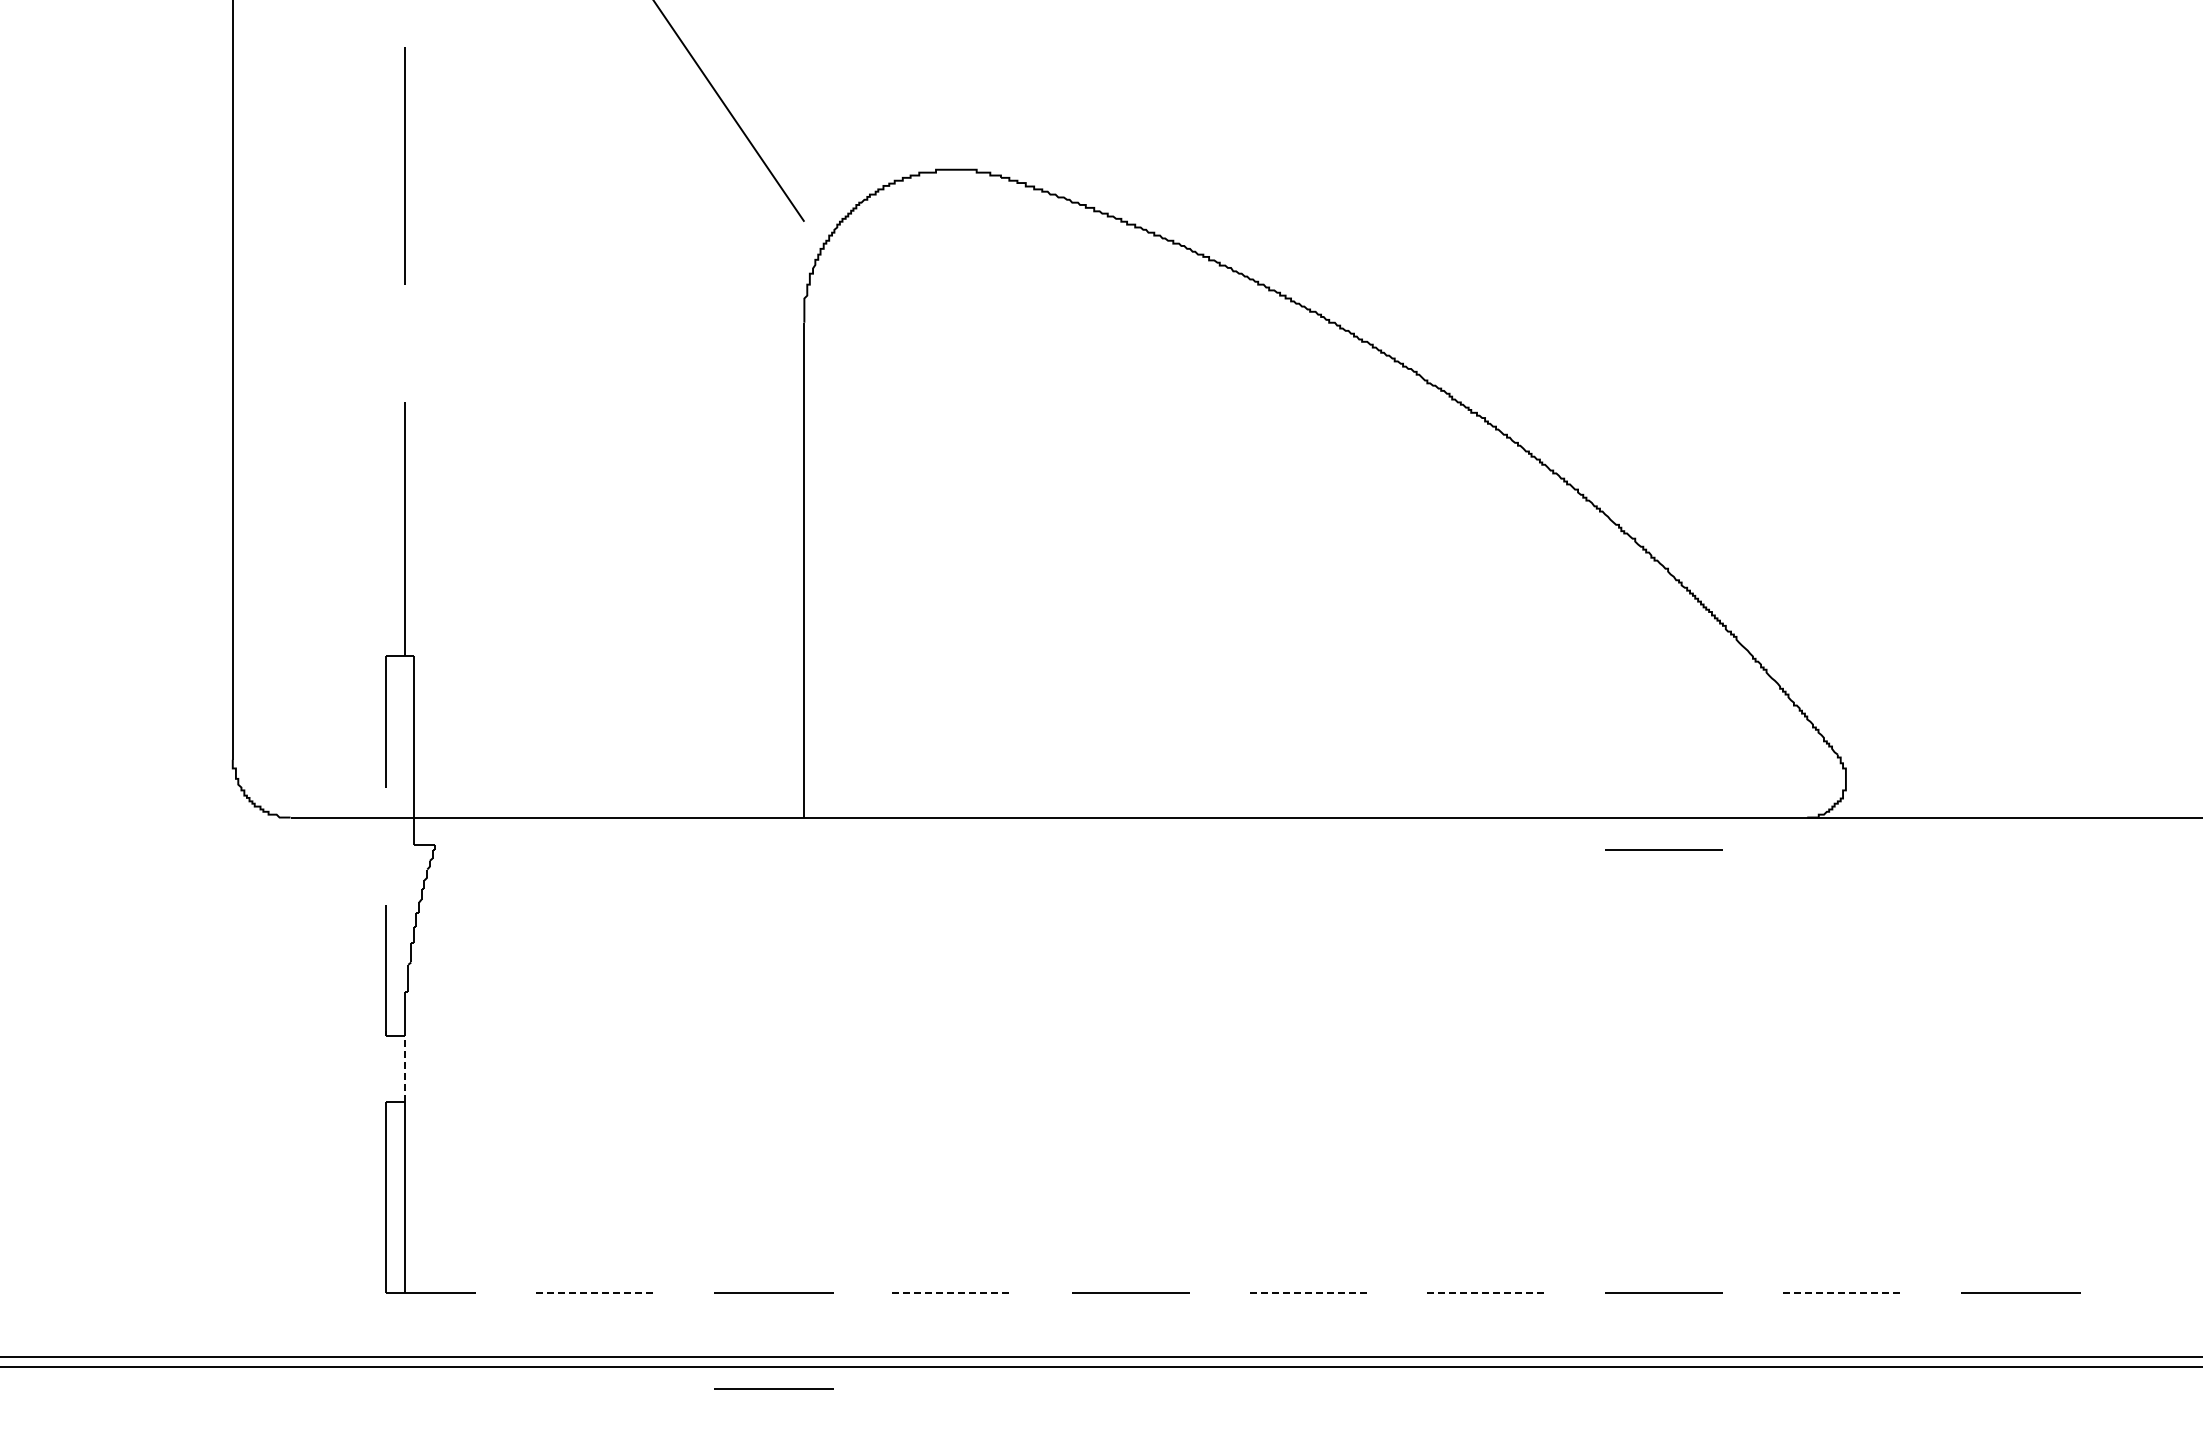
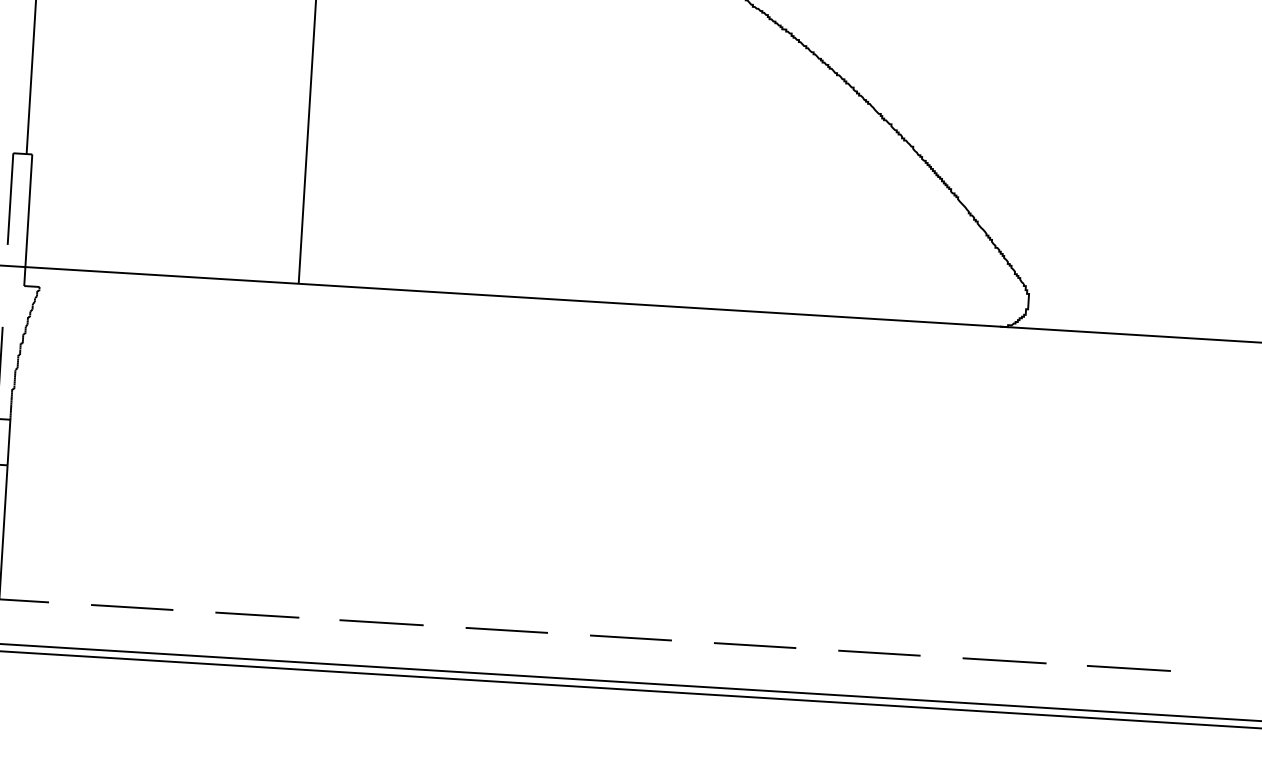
line: (1663, 849) -> (898, 342), removed
line: (405, 1068) -> (9, 442), dashed -> solid
line: (595, 1293) -> (132, 607), dashed -> solid
line: (952, 1293) -> (381, 622), dashed -> solid
line: (1308, 1293) -> (630, 638), dashed -> solid
line: (1486, 1293) -> (755, 645), dashed -> solid
line: (1843, 1293) -> (1004, 661), dashed -> solid
line: (773, 1388) -> (252, 681), removed

